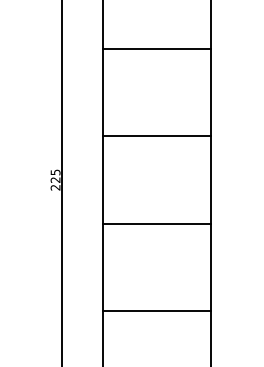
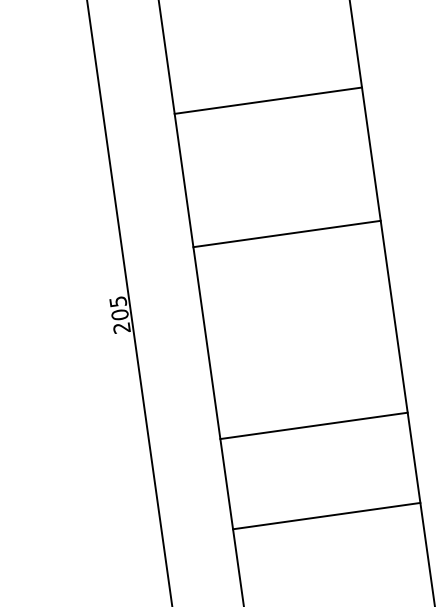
line: (156, 49) -> (267, 101), moved
line: (156, 136) -> (286, 234), moved
text: (55, 179) -> (119, 313), 225 -> 205
line: (156, 223) -> (312, 425), moved

